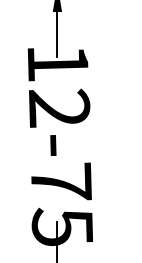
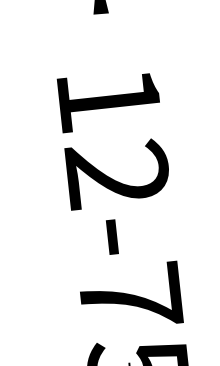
line: (57, 34) -> (104, 51), removed

